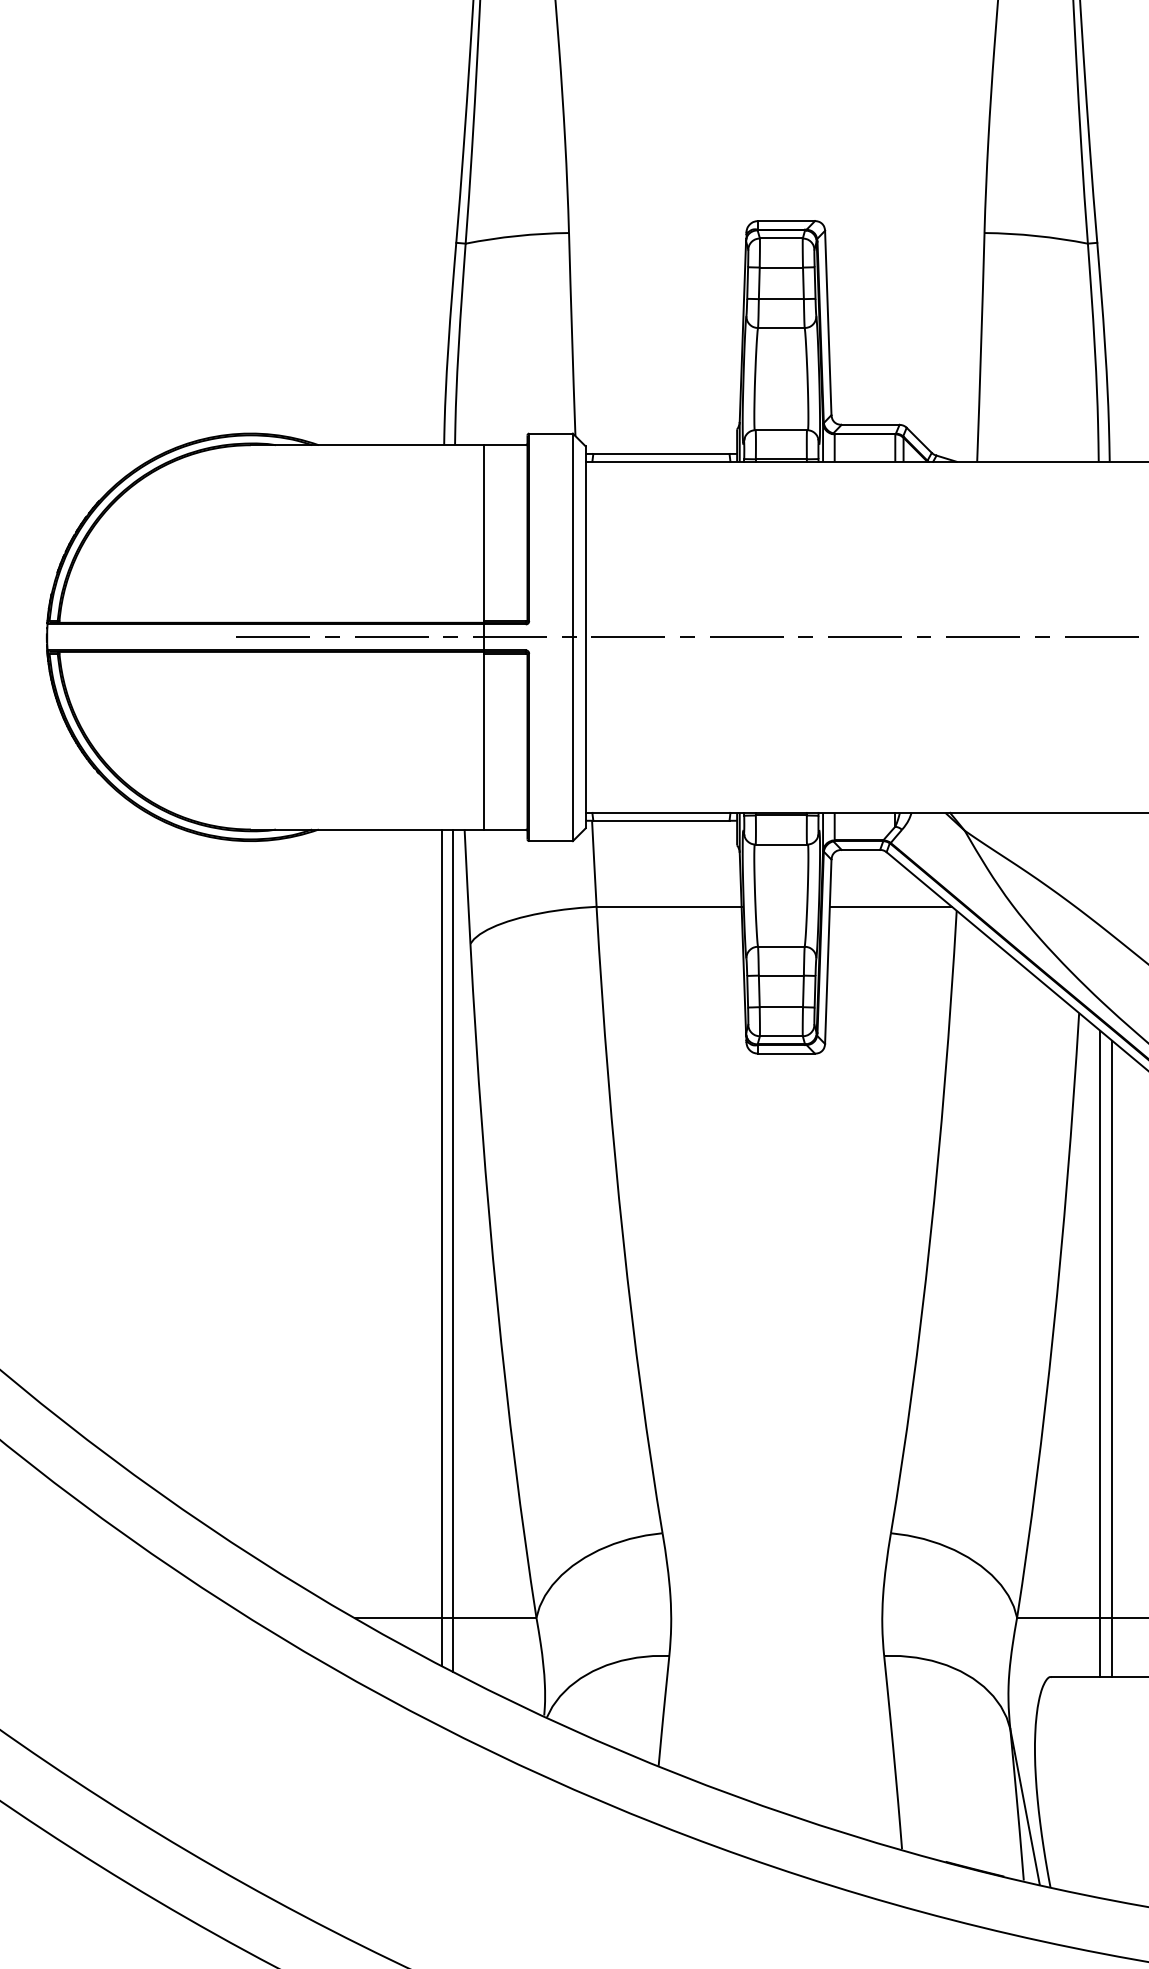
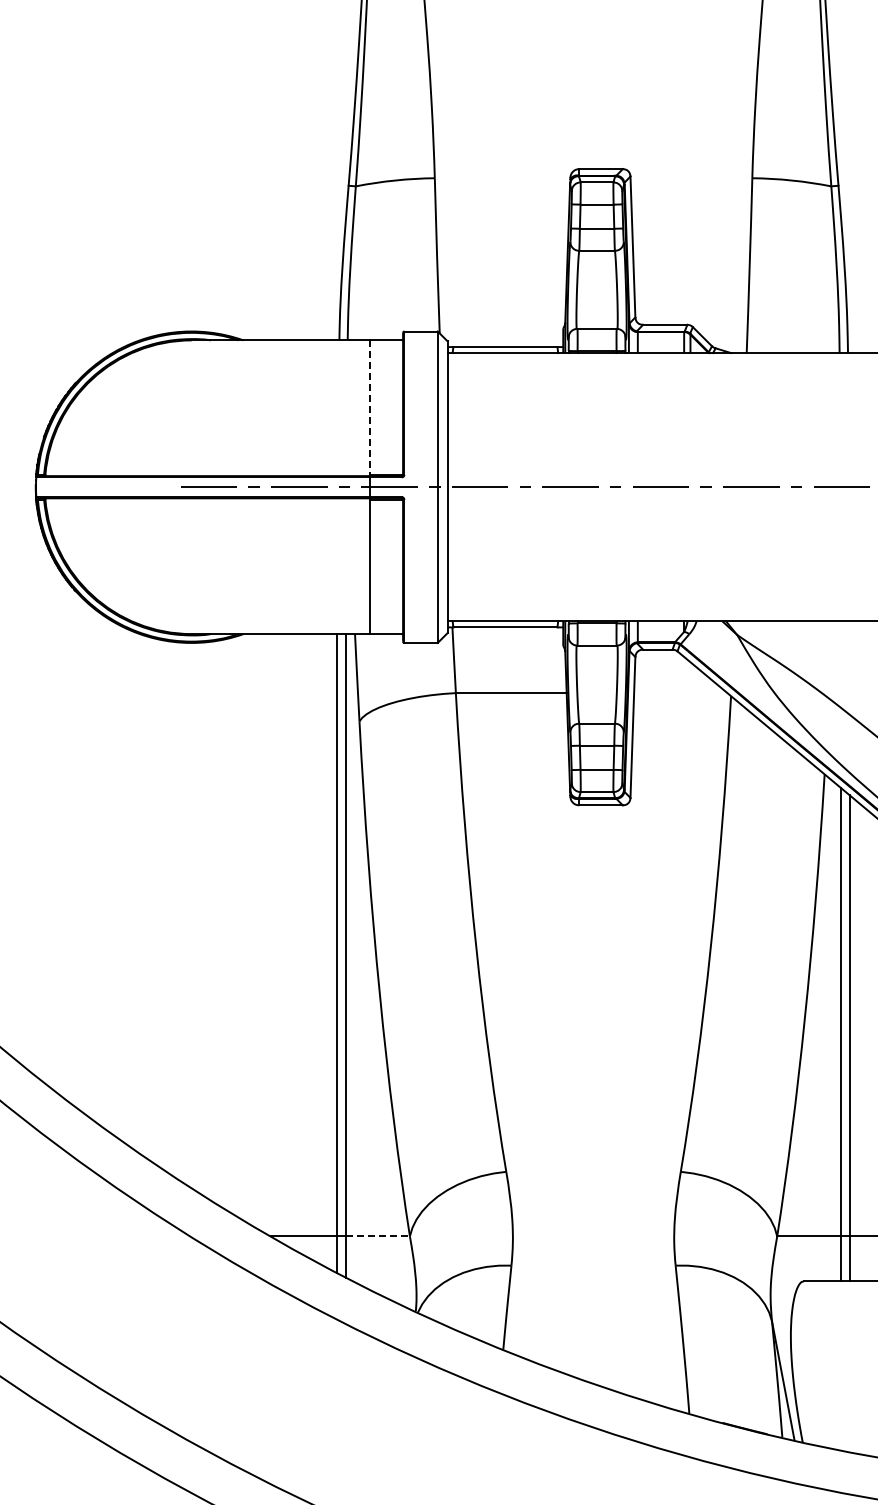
line: (483, 534) -> (369, 408), solid -> dashed
line: (890, 907) -> (680, 693), removed
line: (495, 1617) -> (378, 1236), solid -> dashed

